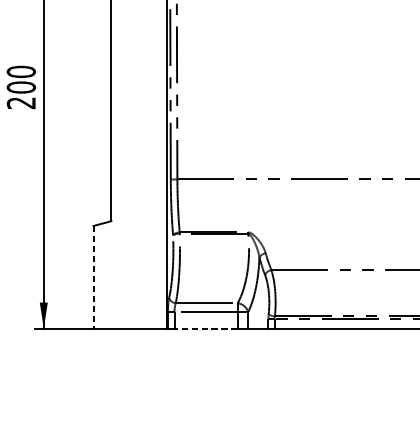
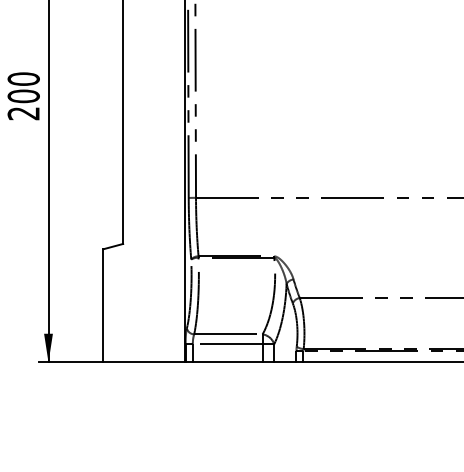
line: (93, 276) -> (103, 305), dashed -> solid
line: (205, 328) -> (227, 362), dashed -> solid

